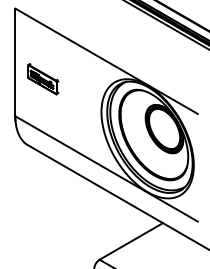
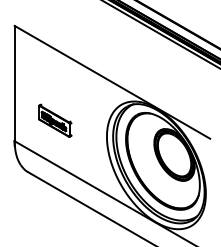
part: (43, 79) -> (55, 121), moved

